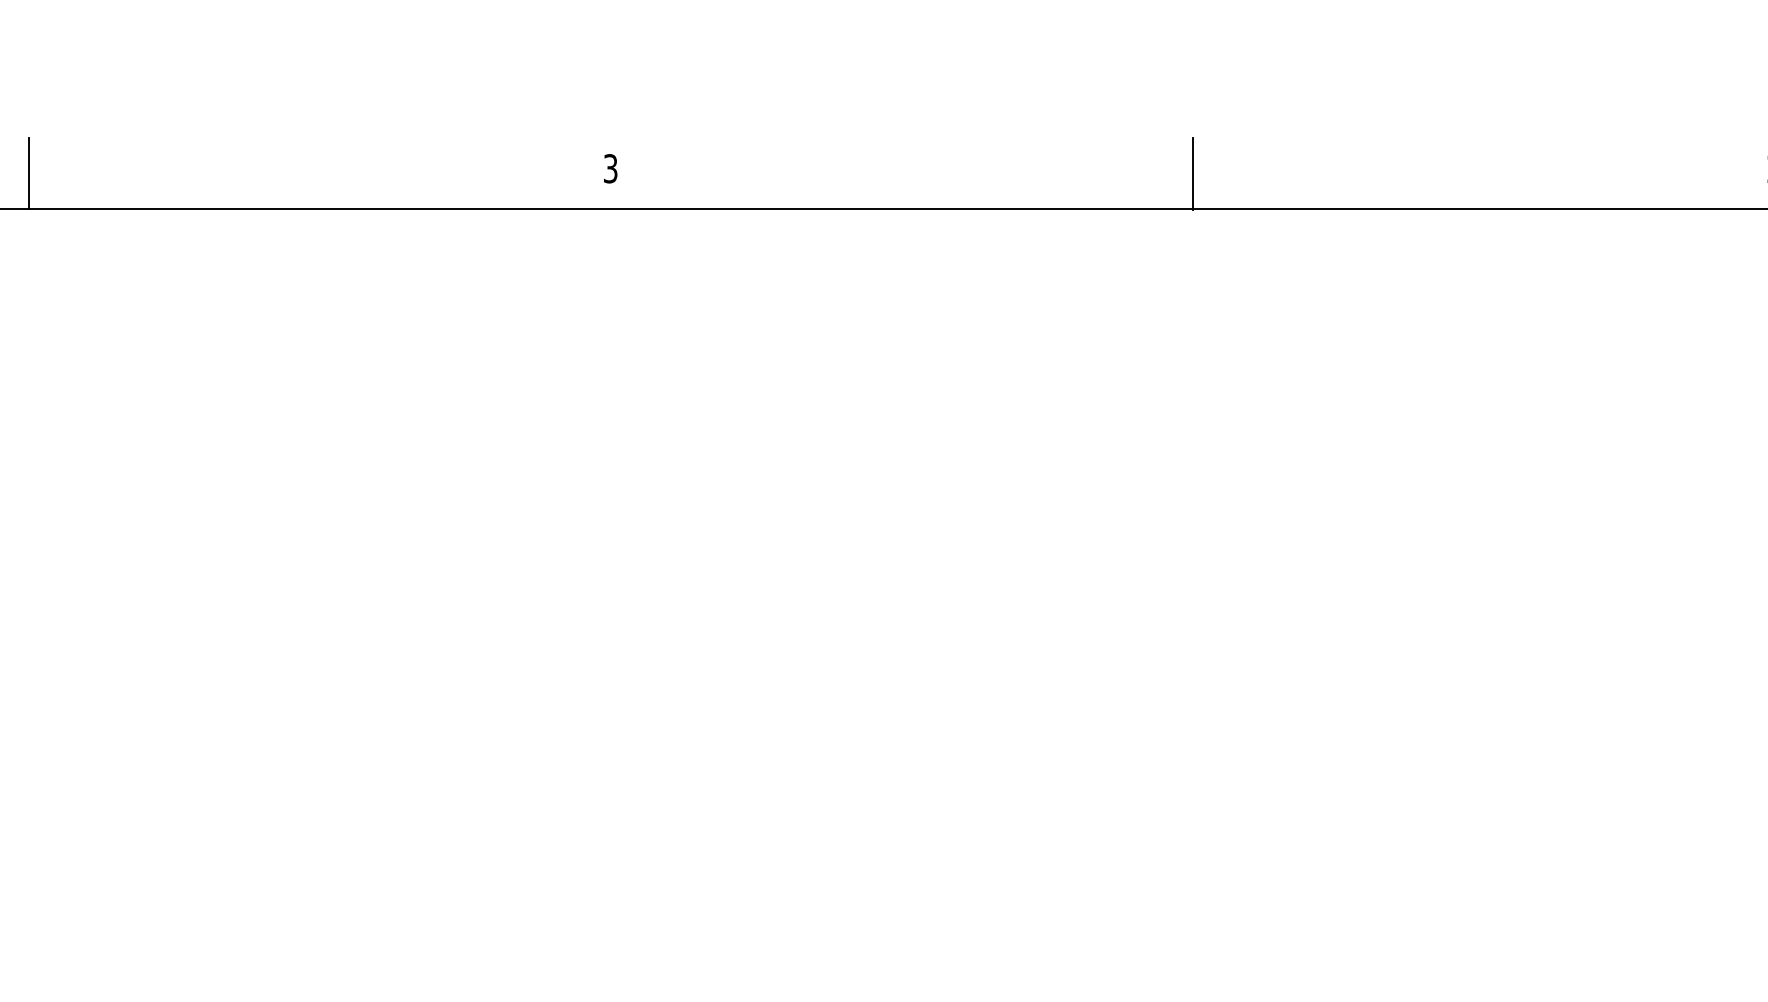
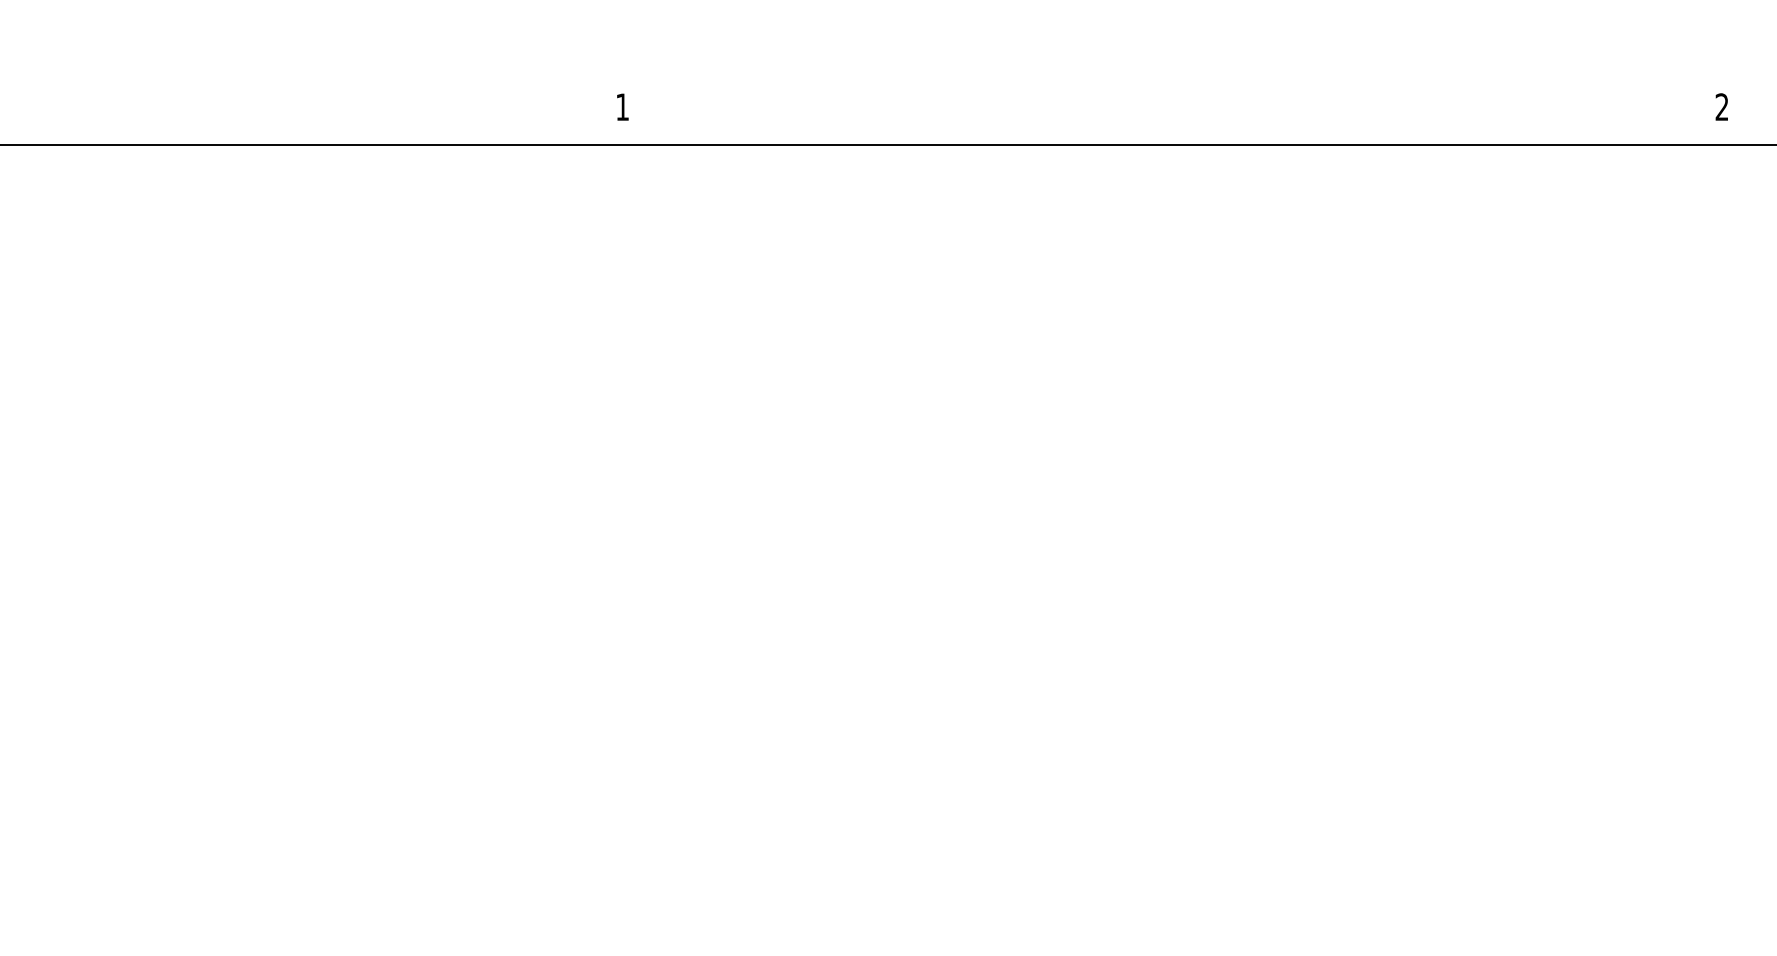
text: (610, 169) -> (622, 107), 3 -> 1
line: (29, 173) -> (73, 111), removed
line: (1192, 173) -> (1172, 111), removed

